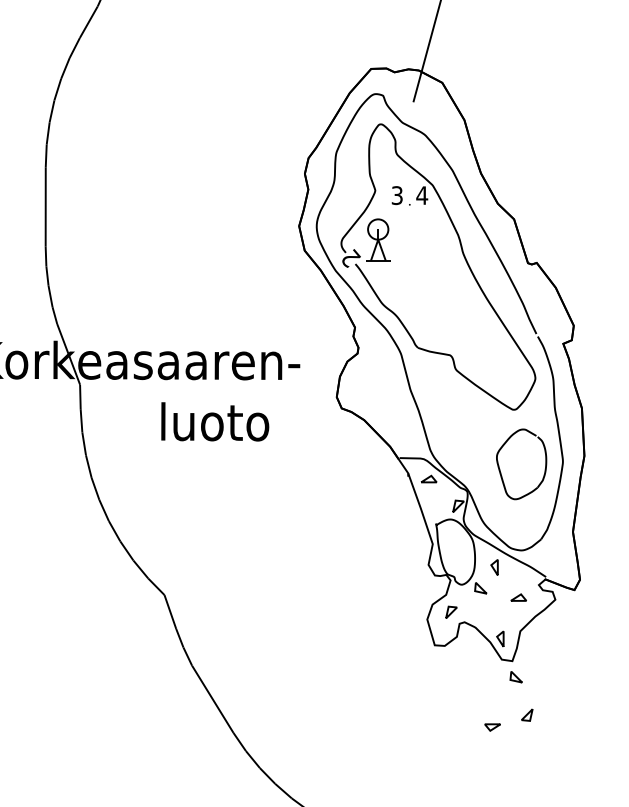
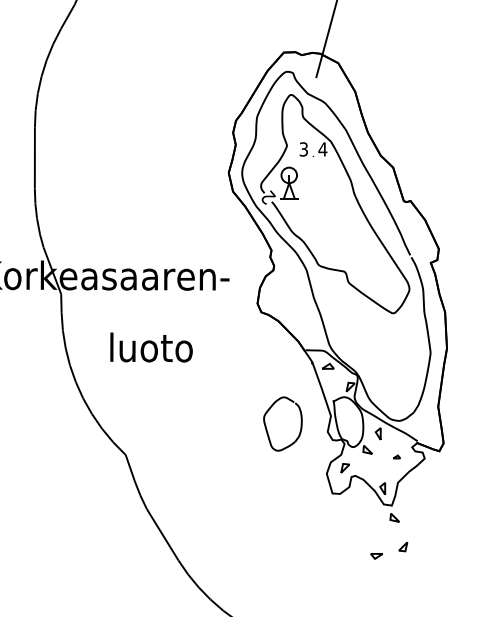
text: (215, 421) -> (151, 347), moved
part: (521, 463) -> (282, 423), moved
part: (518, 596) -> (396, 456), size x0.6

